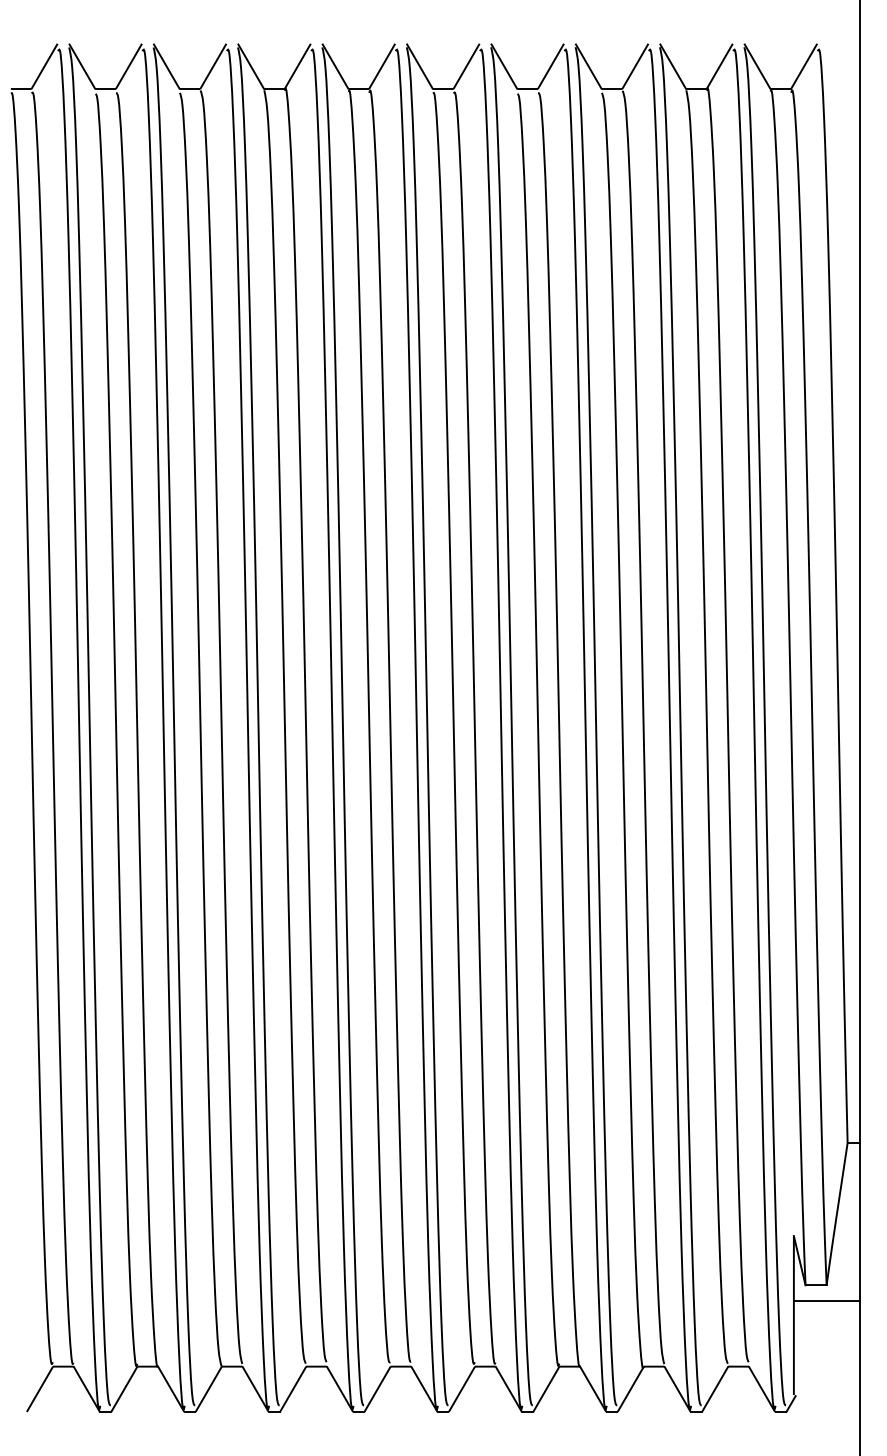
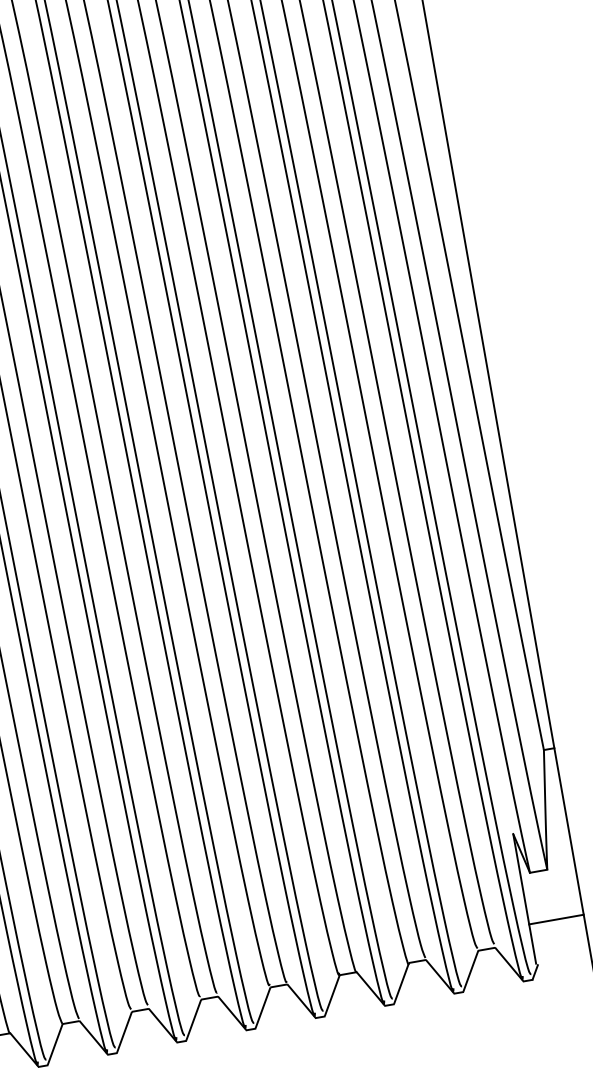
line: (826, 1301) -> (556, 920), moved

